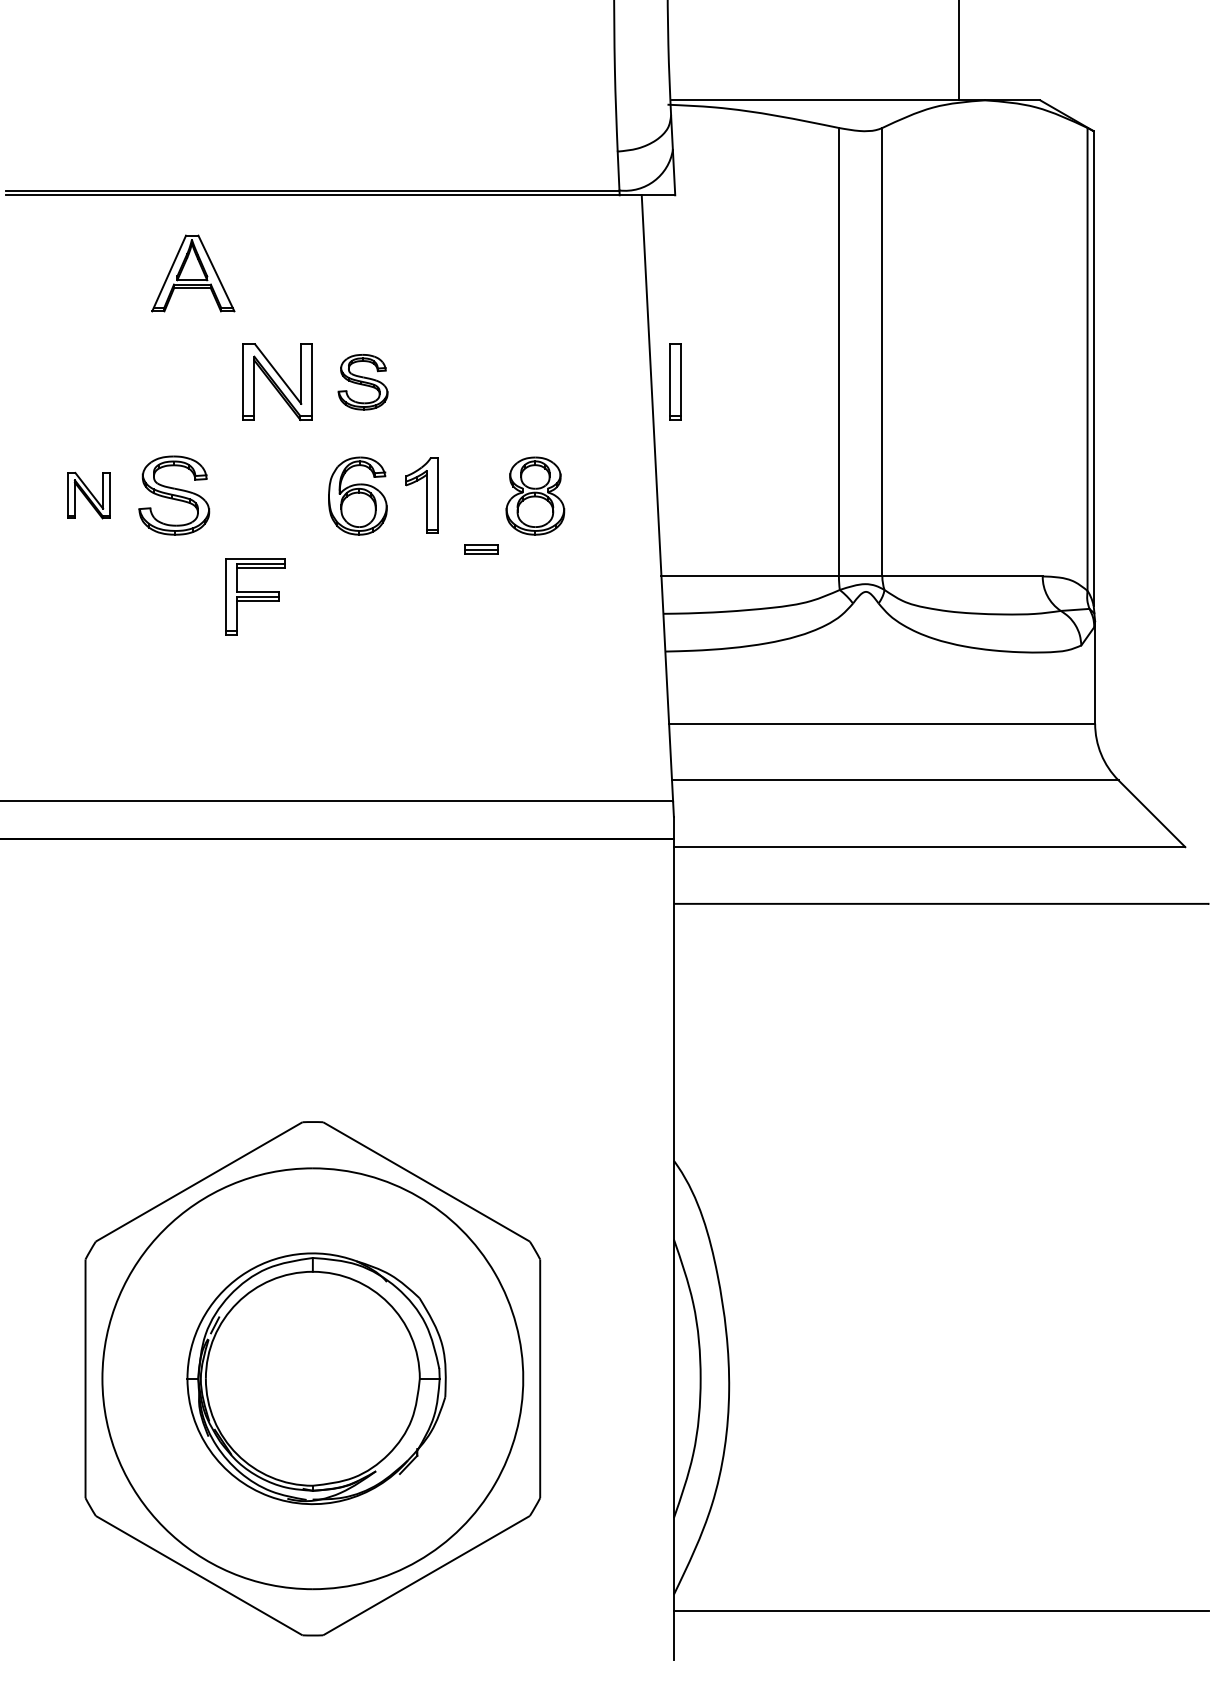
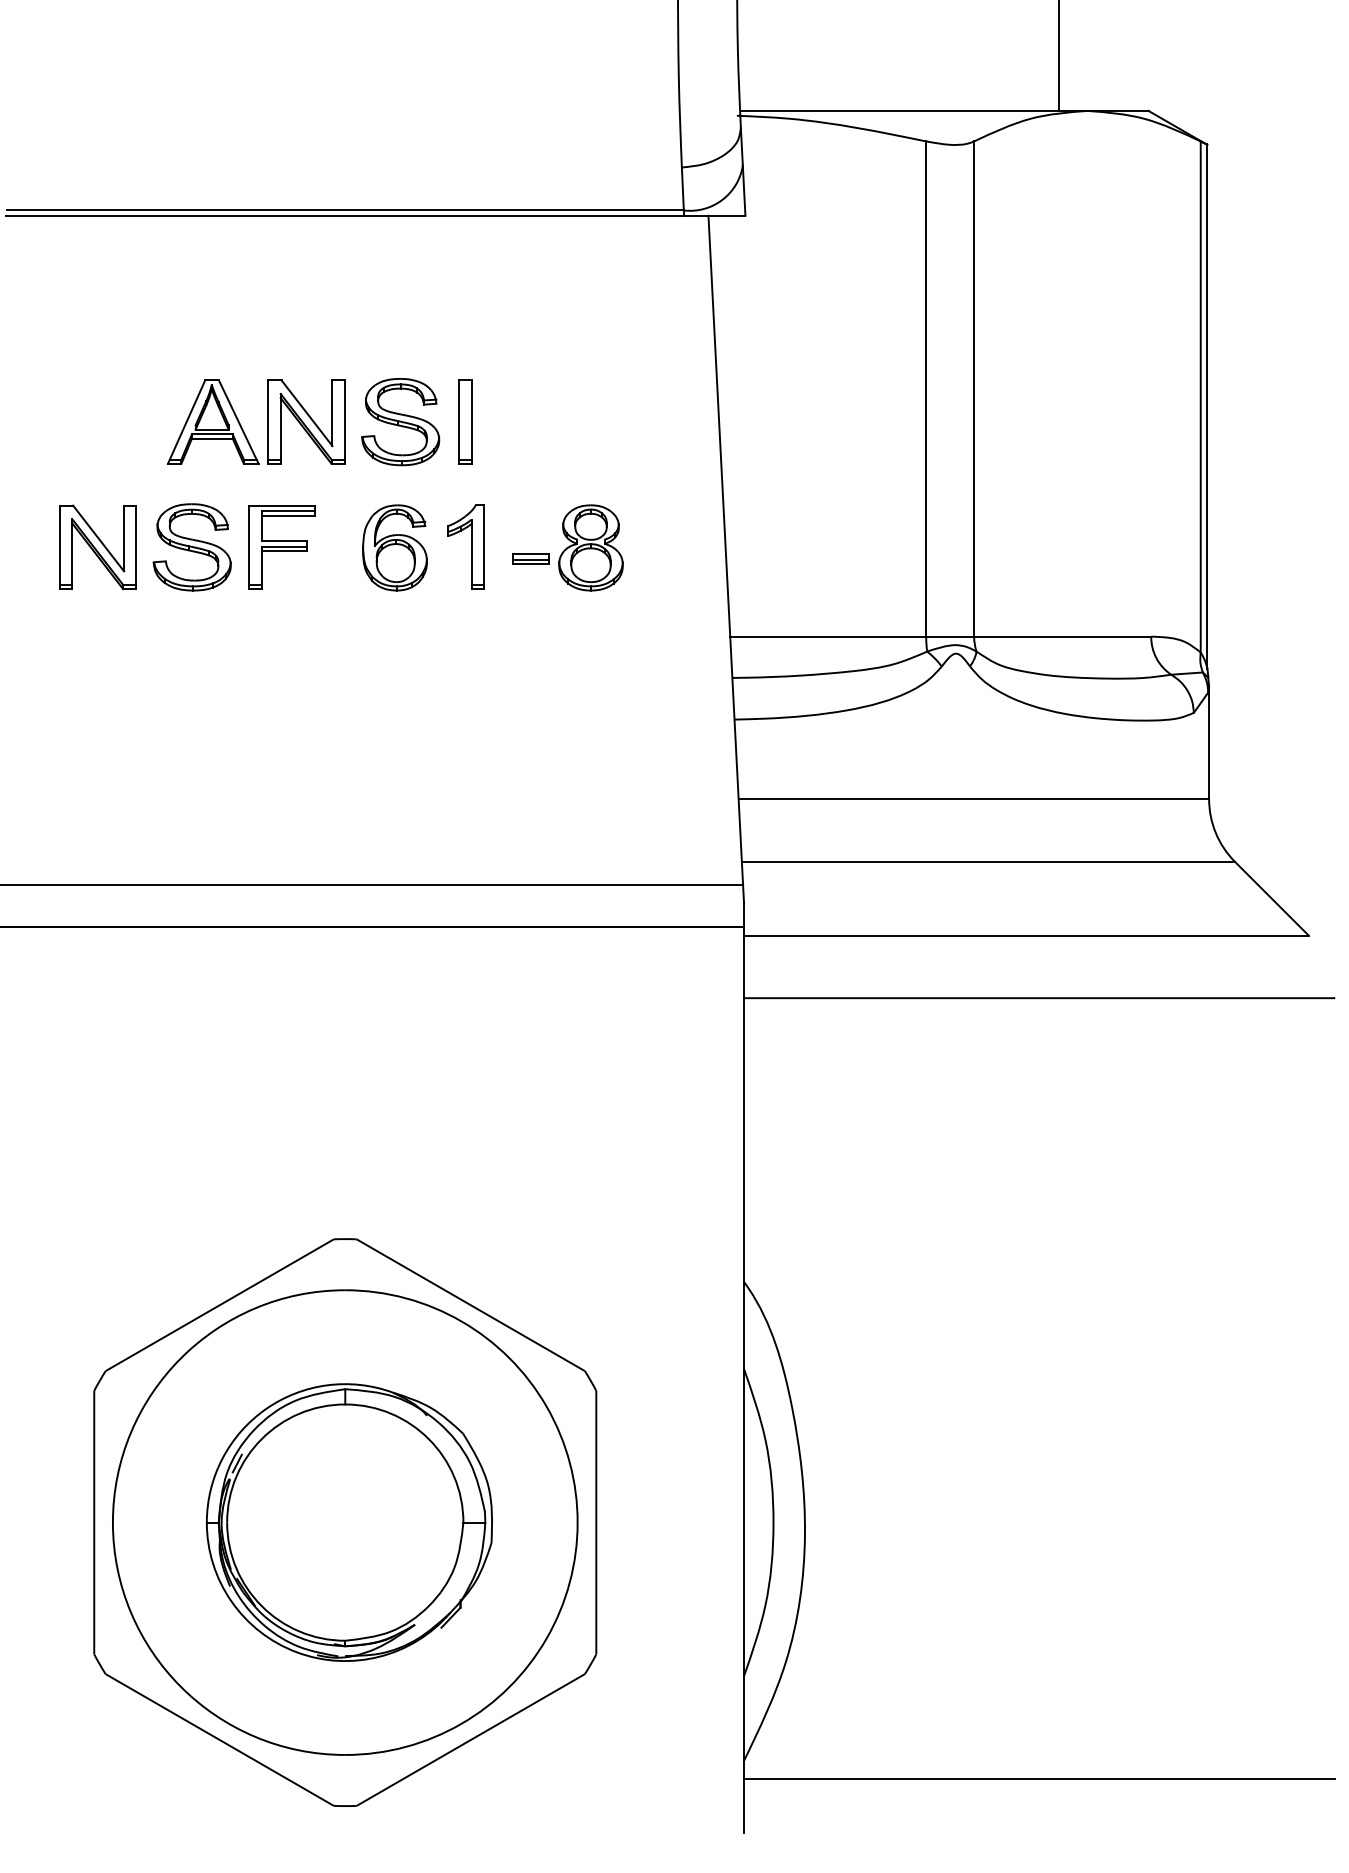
part: (193, 272) -> (213, 421), moved
part: (675, 381) -> (465, 421), moved
part: (362, 382) -> (400, 422), size x1.43
part: (88, 495) -> (97, 547), size x1.67
part: (480, 549) -> (530, 558), moved
part: (255, 597) -> (281, 547), moved

